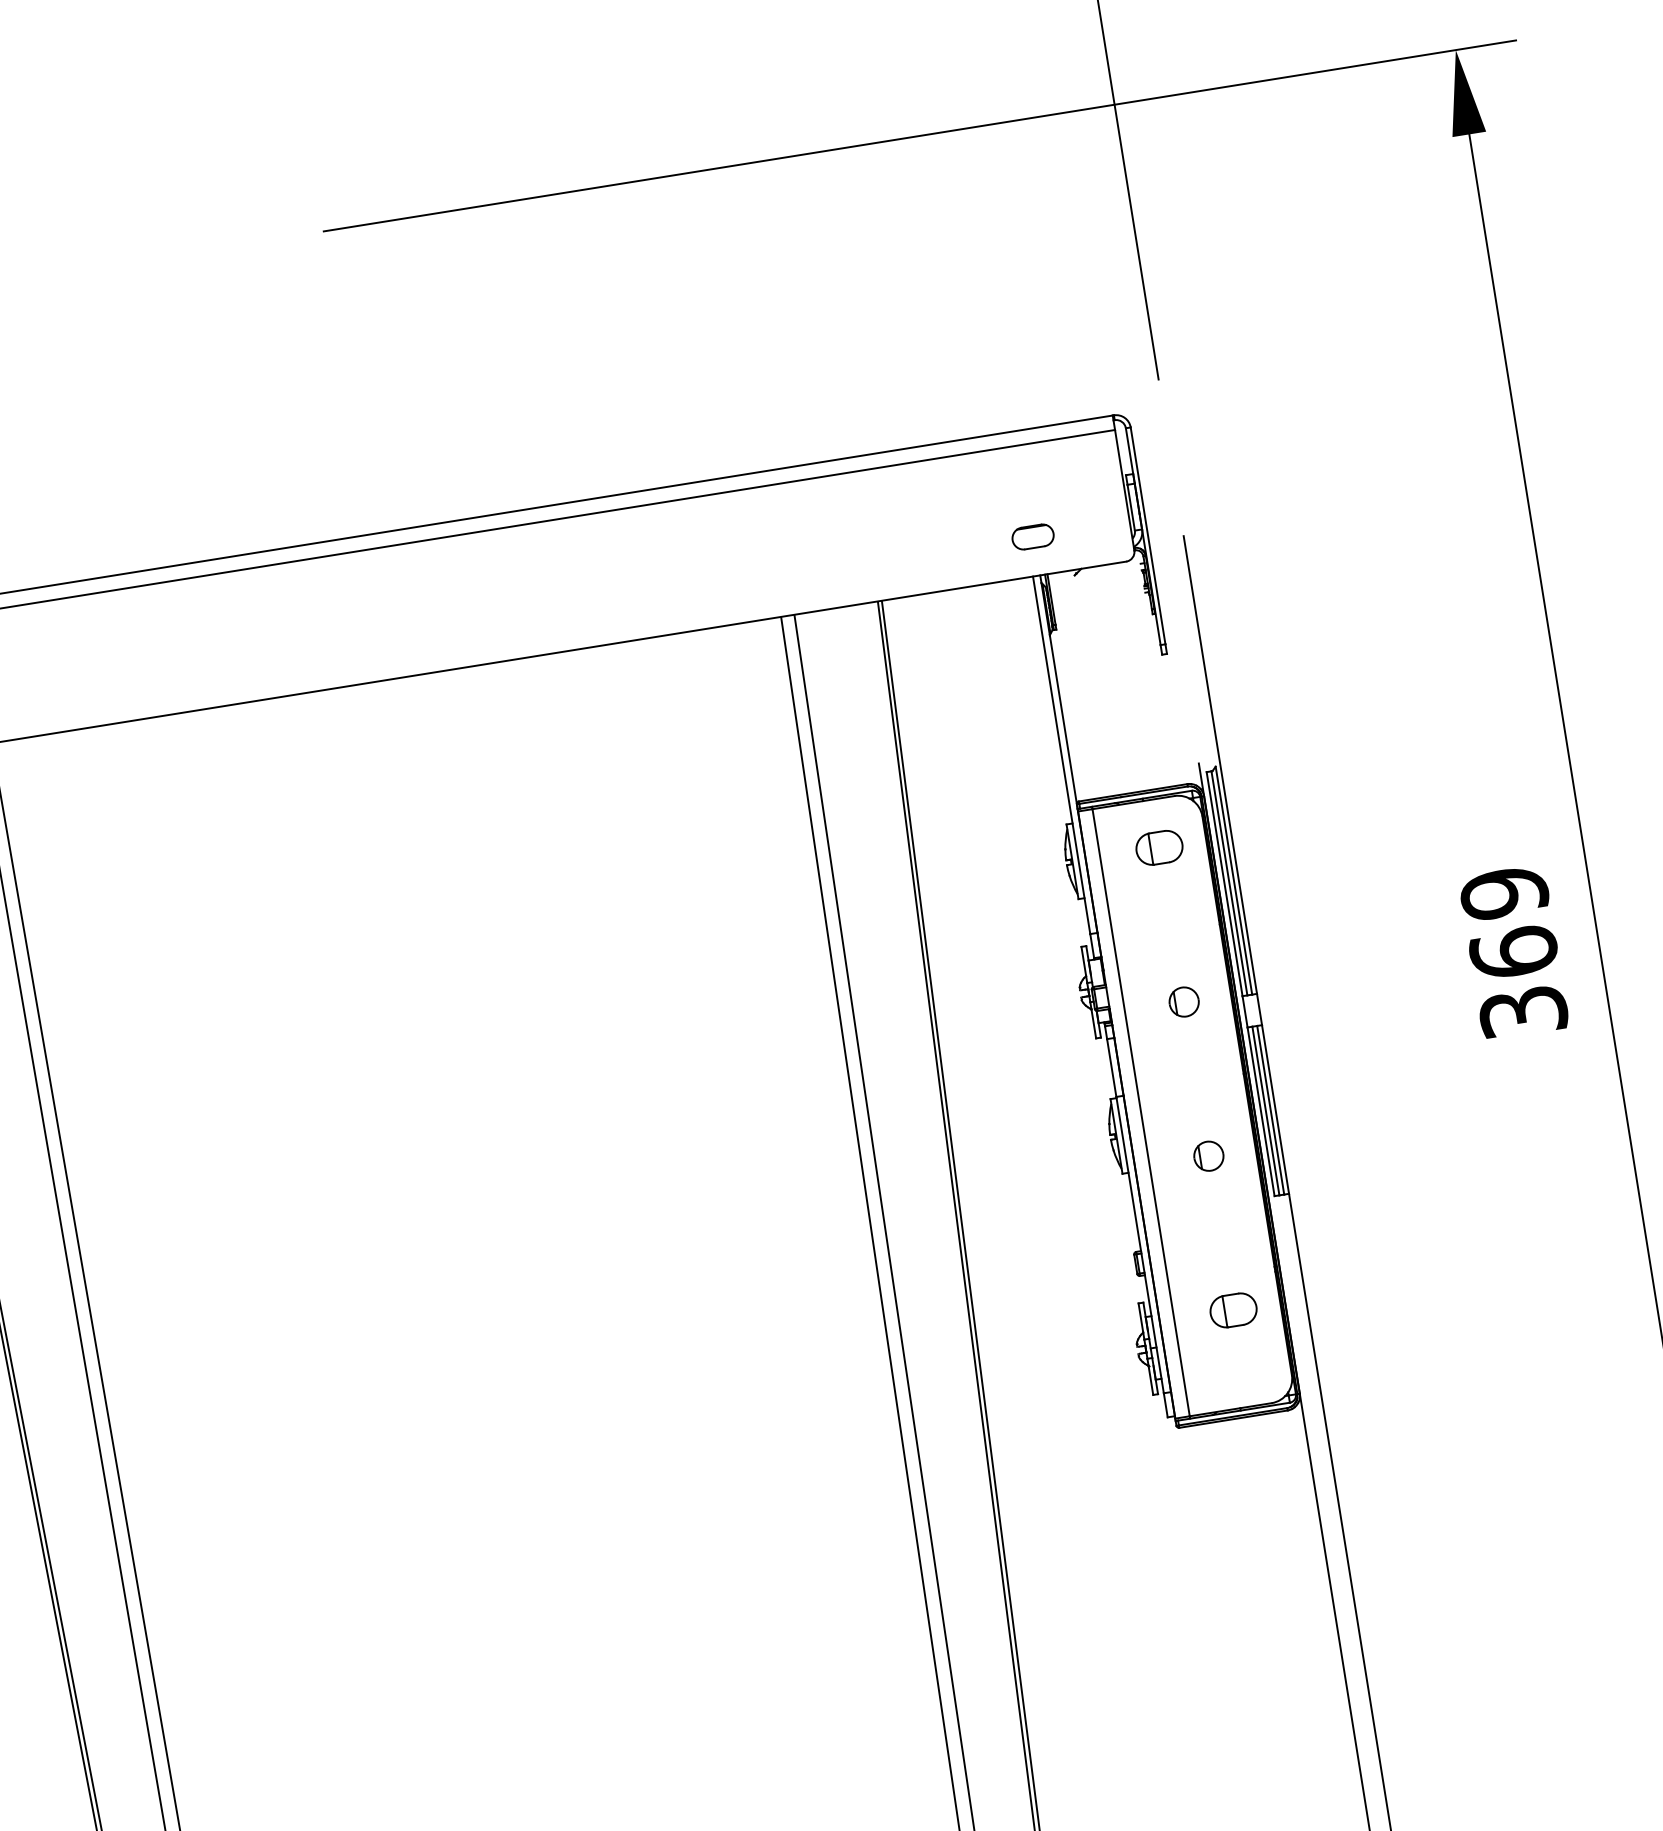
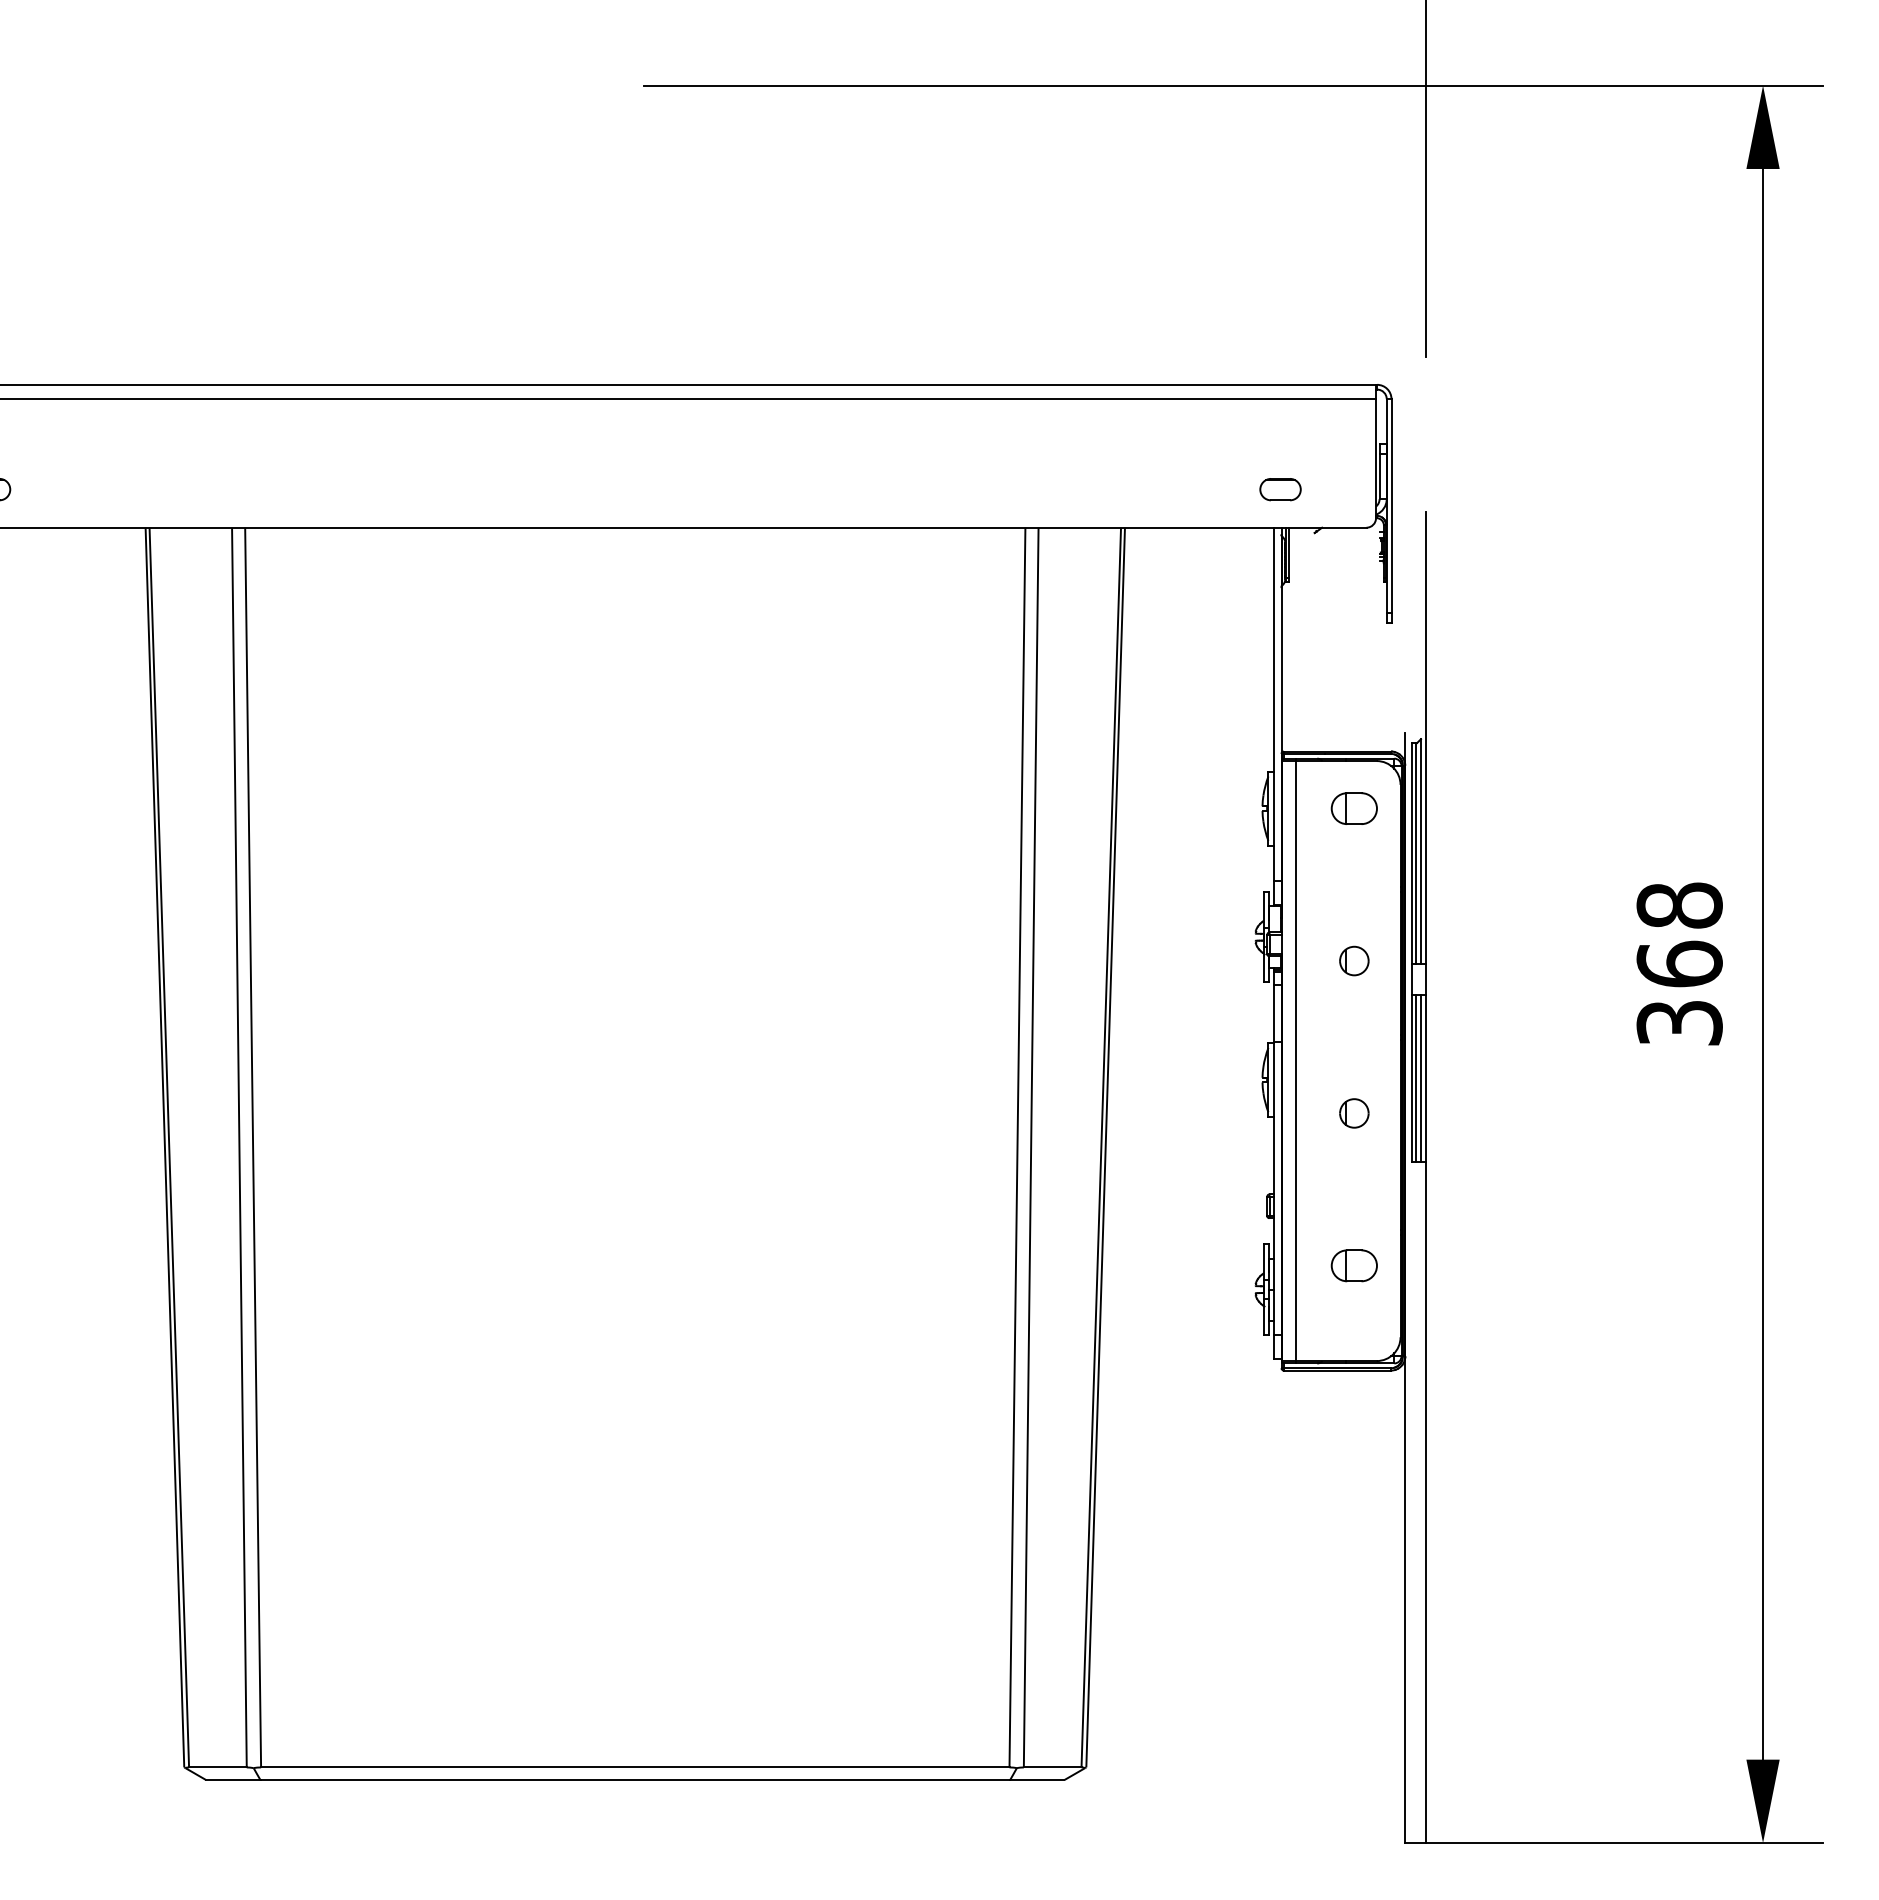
text: (1504, 893) -> (1679, 905), 369 -> 368

